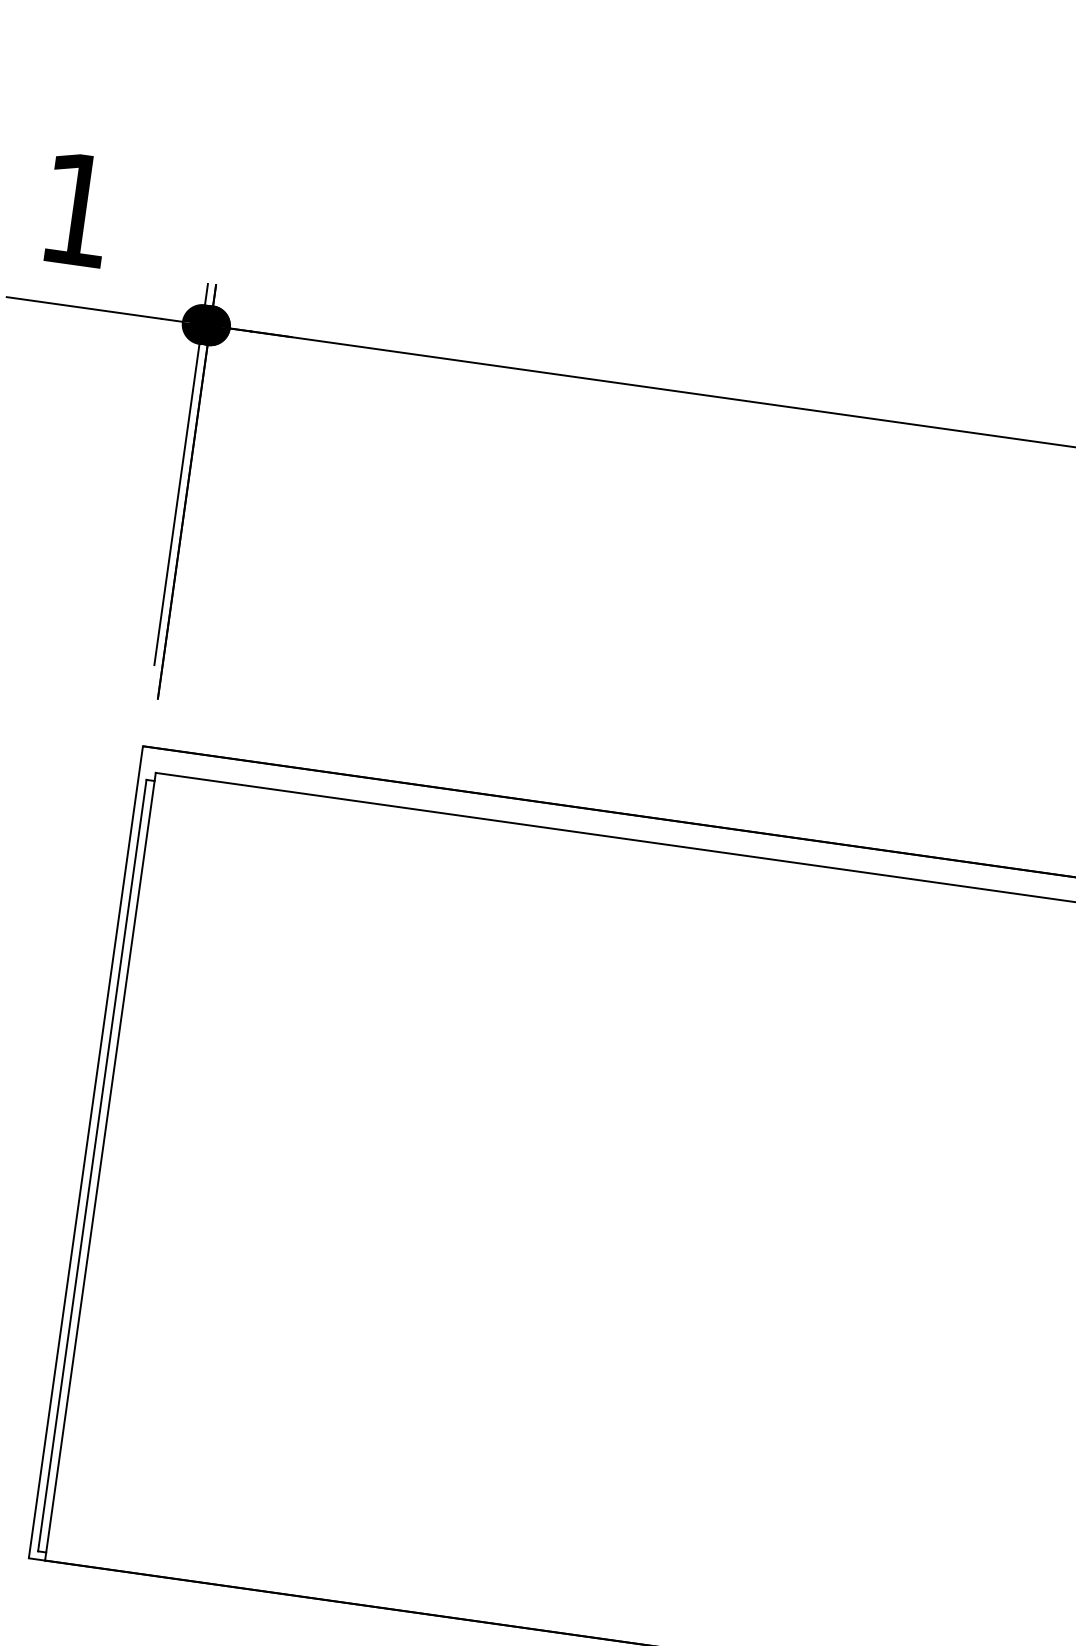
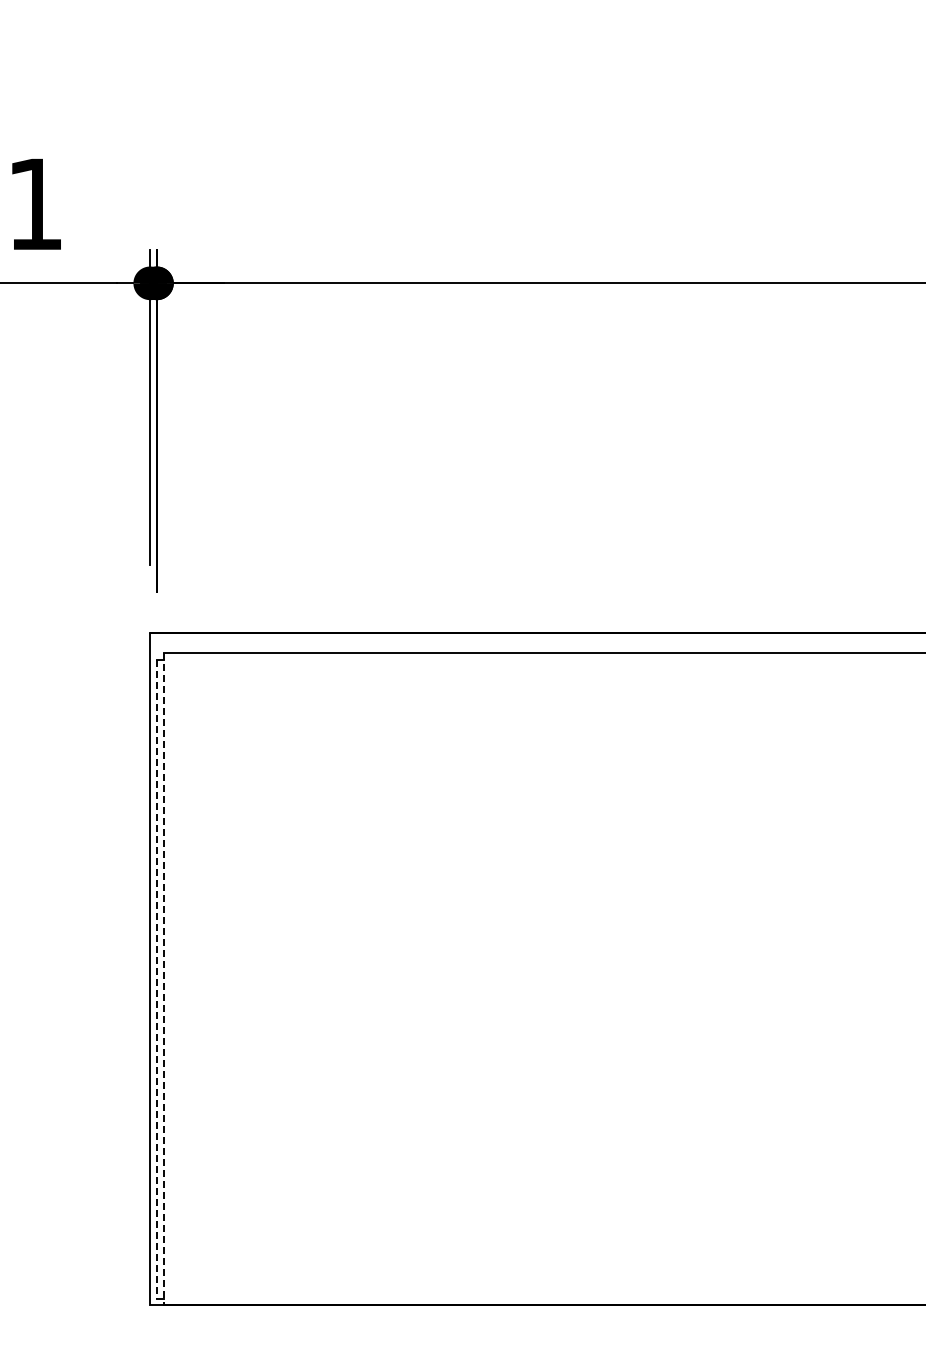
line: (91, 1166) -> (156, 979), solid -> dashed
line: (100, 1167) -> (163, 979), solid -> dashed

